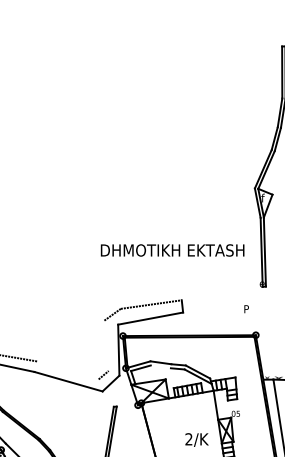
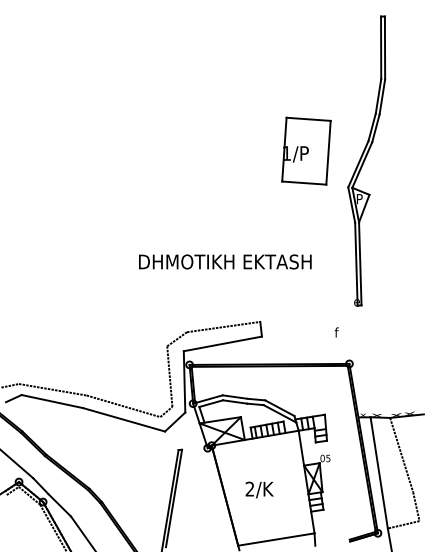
part: (220, 157) -> (306, 150), added
text: (264, 196) -> (359, 197), f -> P
text: (172, 250) -> (225, 261), moved
text: (245, 308) -> (337, 331), P -> f
line: (106, 345) -> (169, 376), added
line: (161, 366) -> (235, 401), added
line: (68, 370) -> (123, 406), added
text: (196, 439) -> (259, 489), moved

